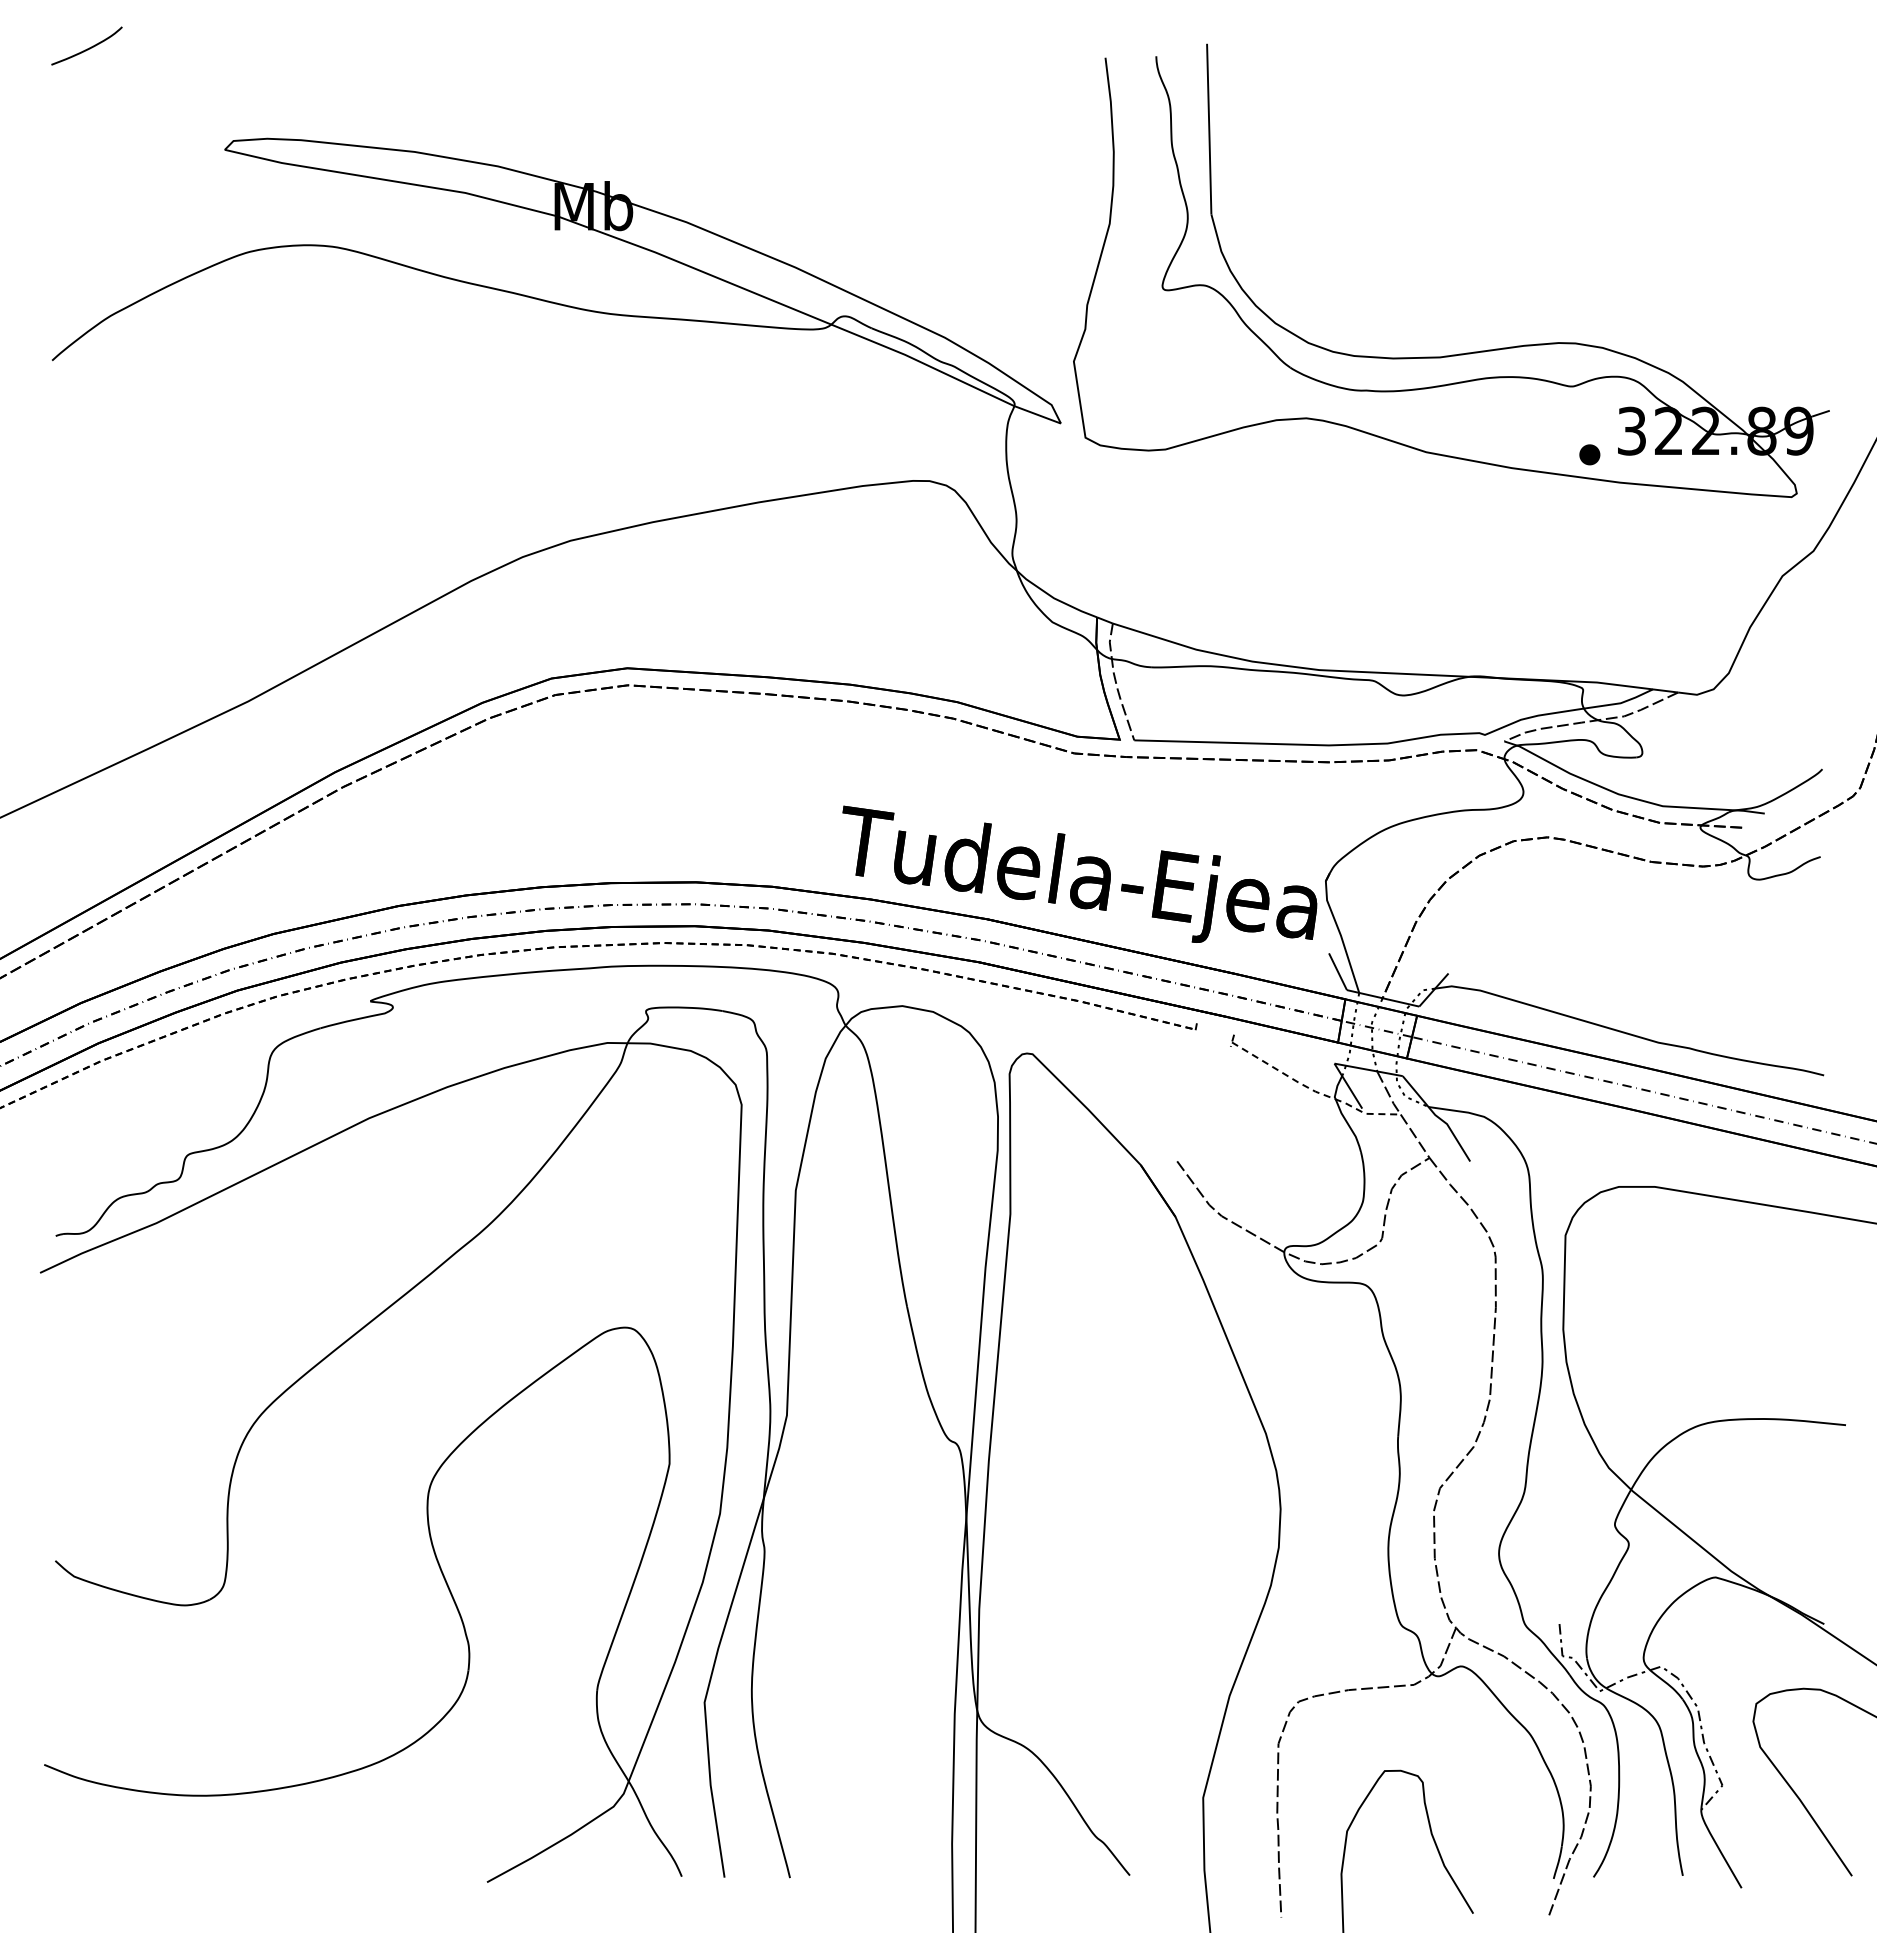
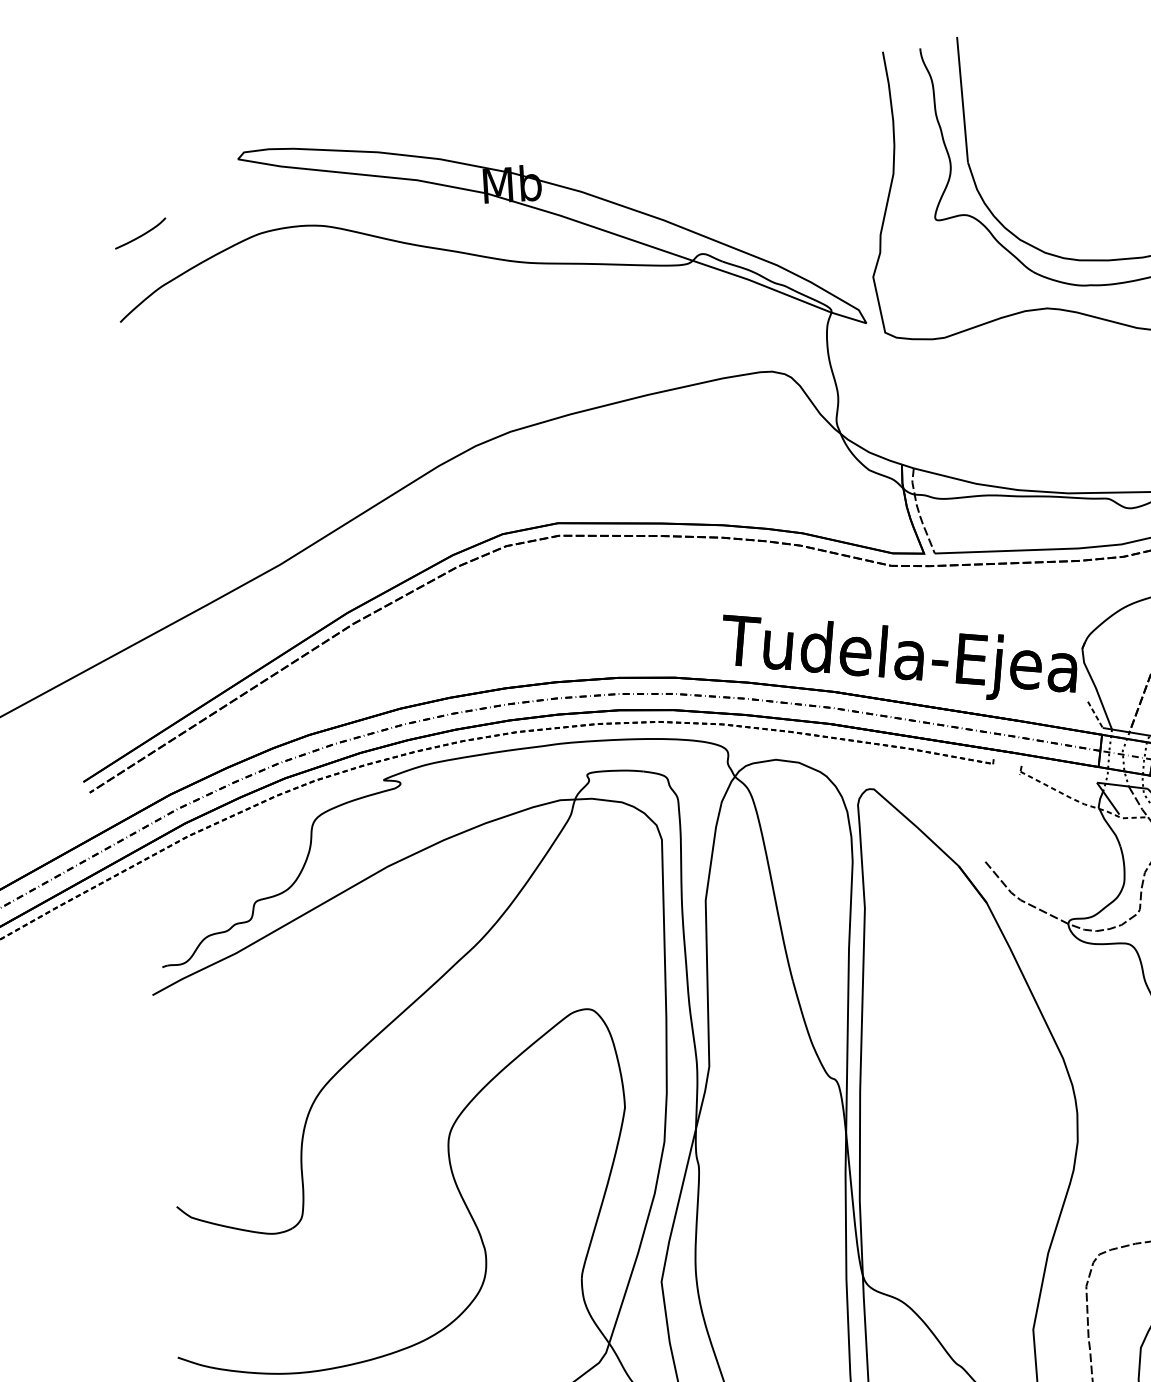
curve: (87, 48) -> (141, 235), moved
line: (1338, 972) -> (1095, 715), solid -> dashed

